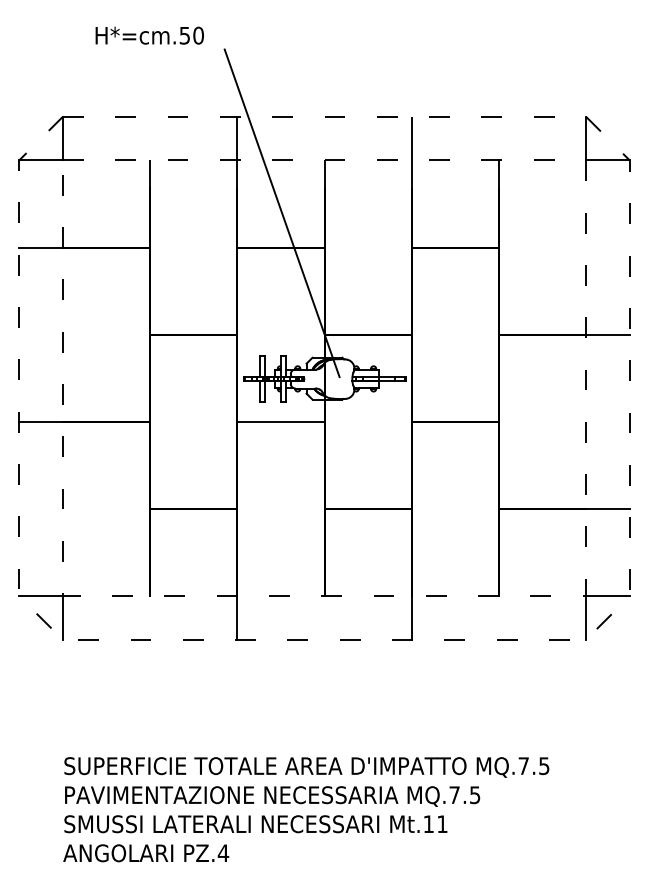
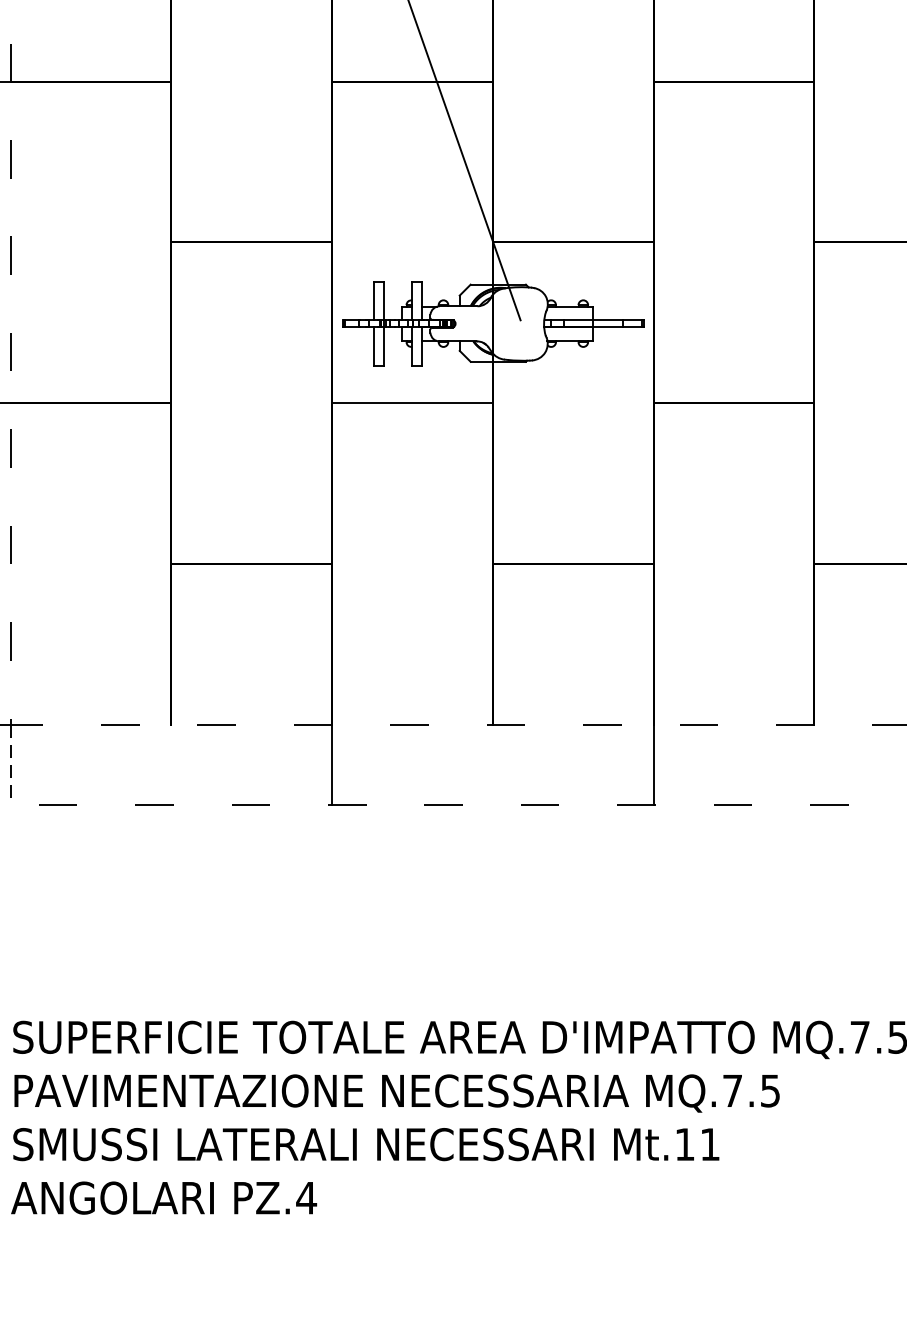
line: (62, 618) -> (9, 765), solid -> dashed

